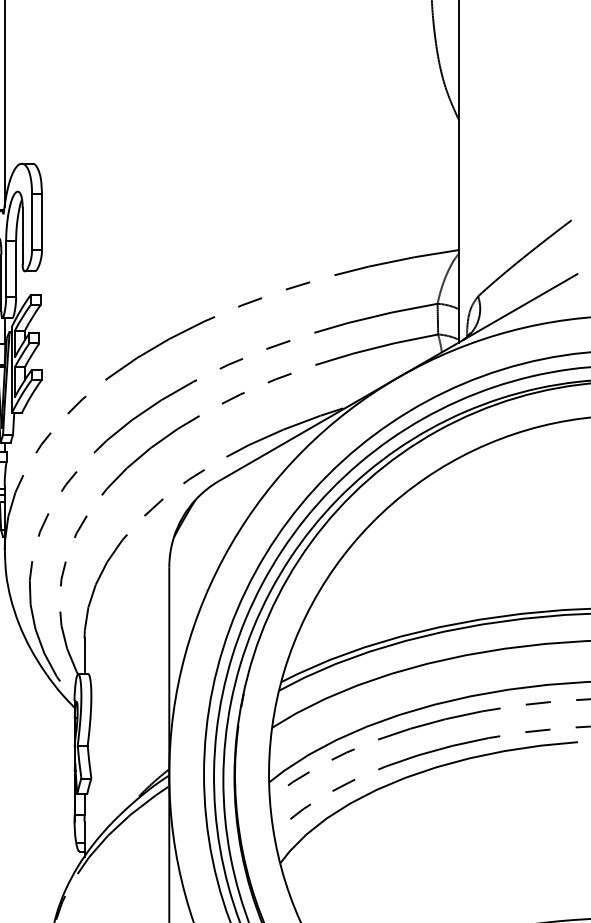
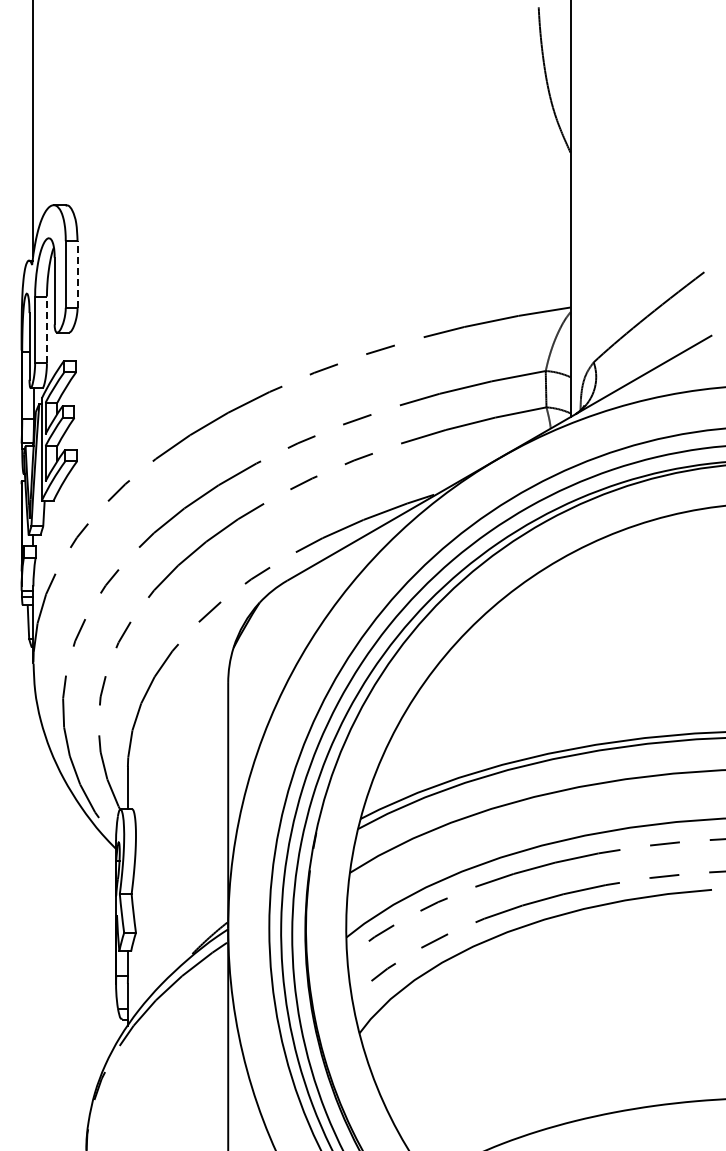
line: (41, 222) -> (77, 274), solid -> dashed
line: (15, 268) -> (46, 329), solid -> dashed

